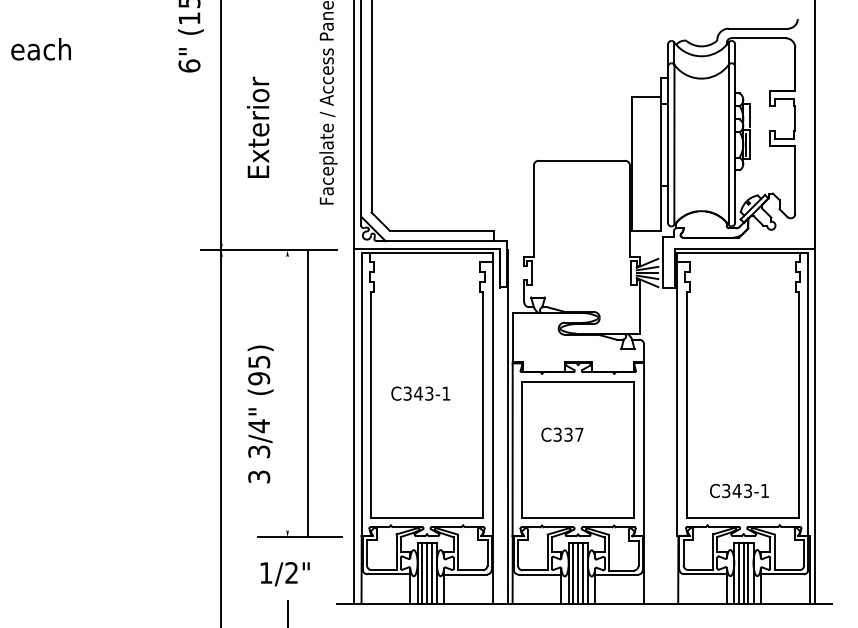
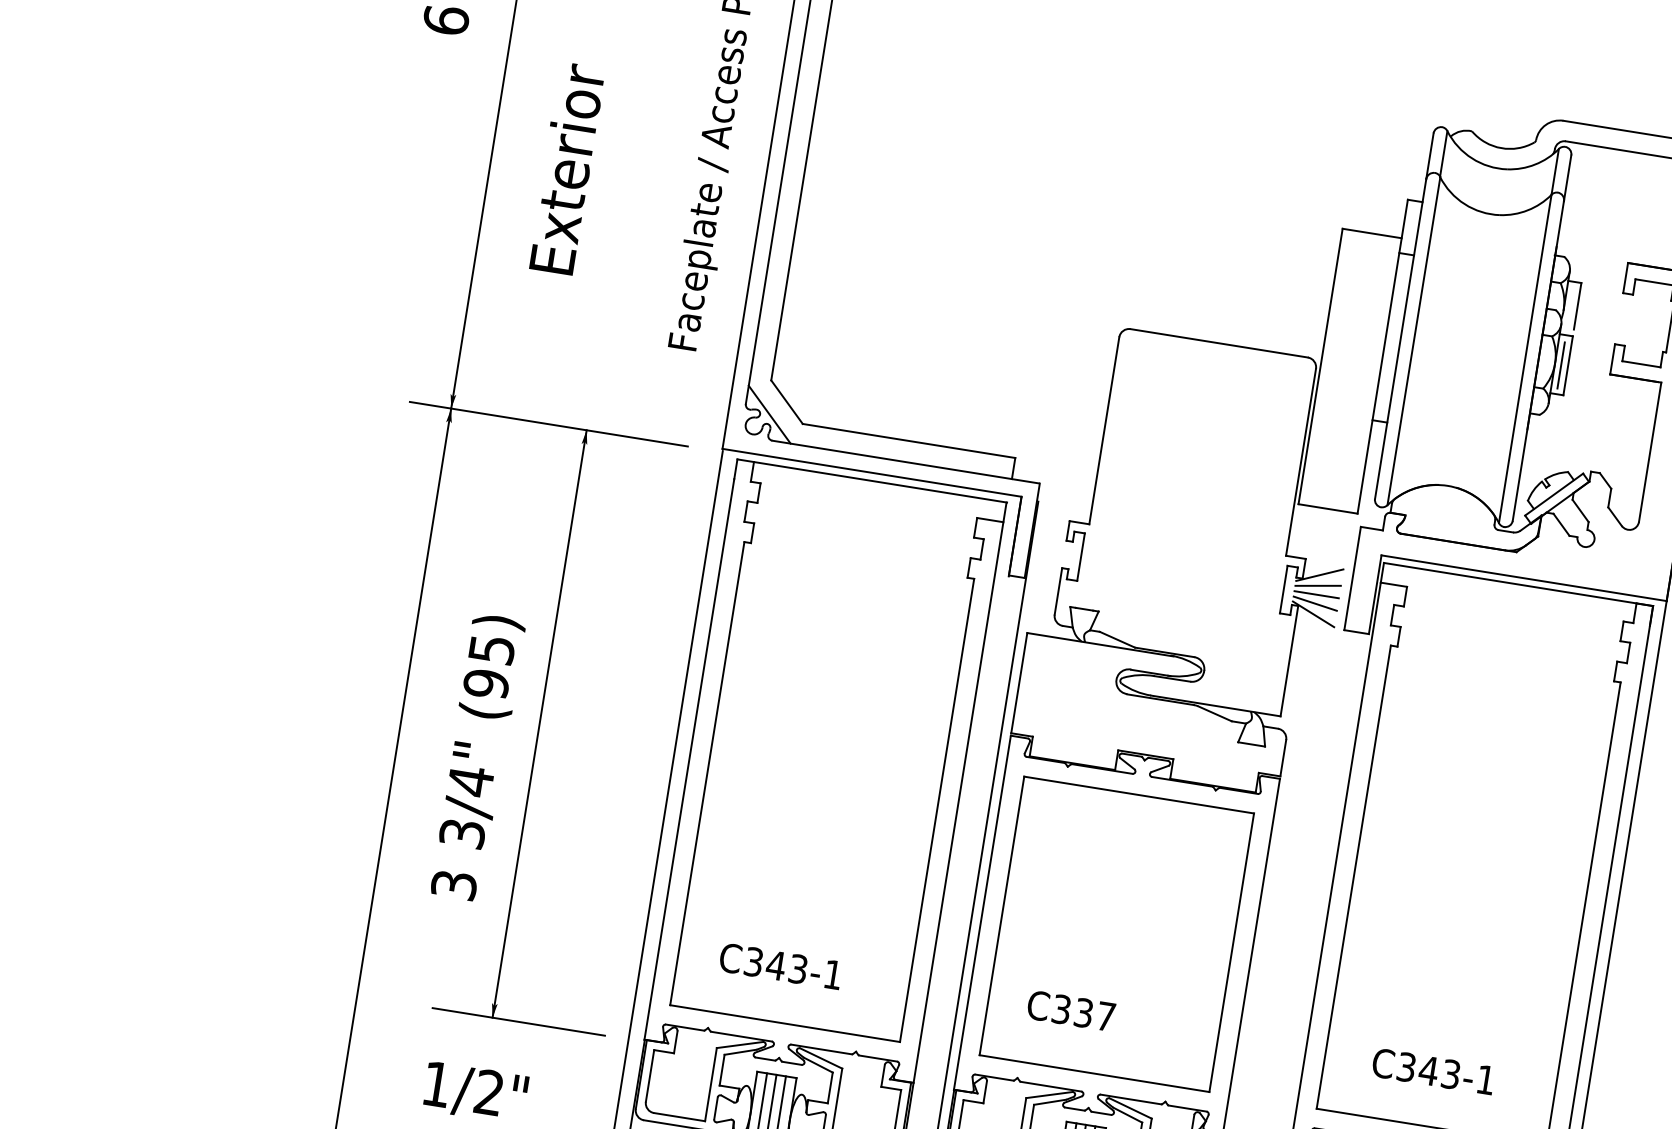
line: (307, 393) -> (539, 723), moved
text: (420, 393) -> (780, 965), moved
text: (562, 434) -> (1071, 1010), moved

